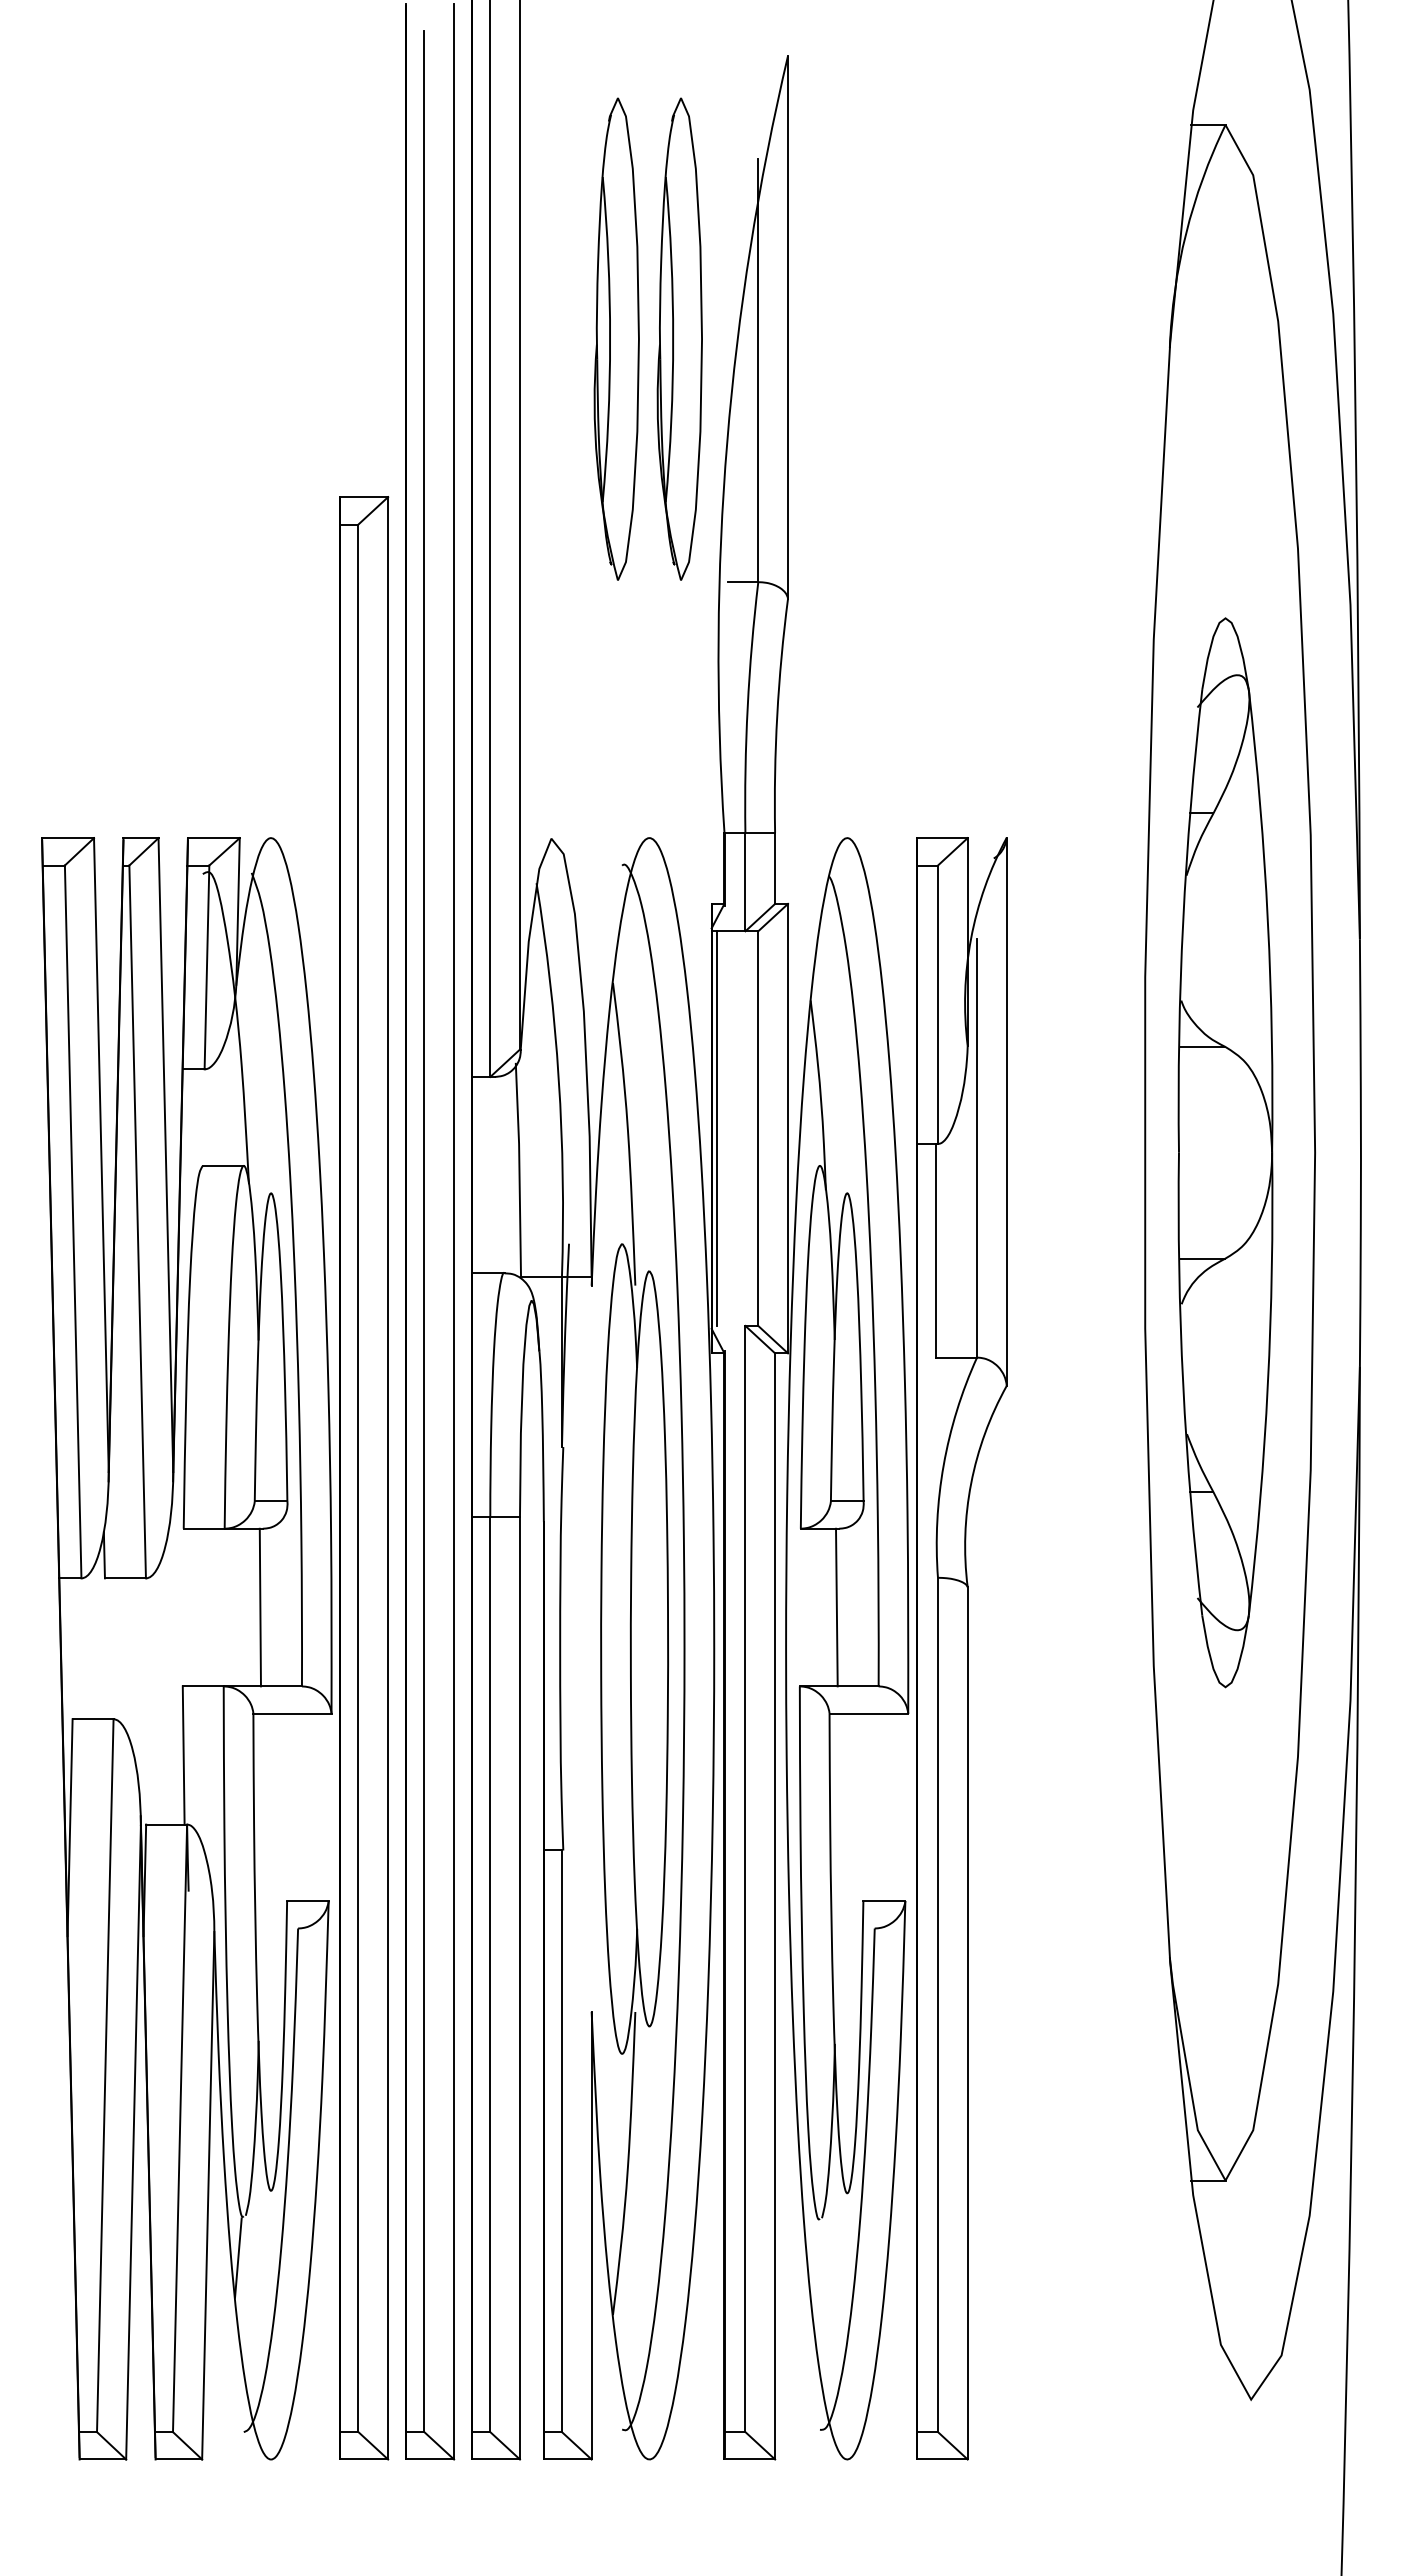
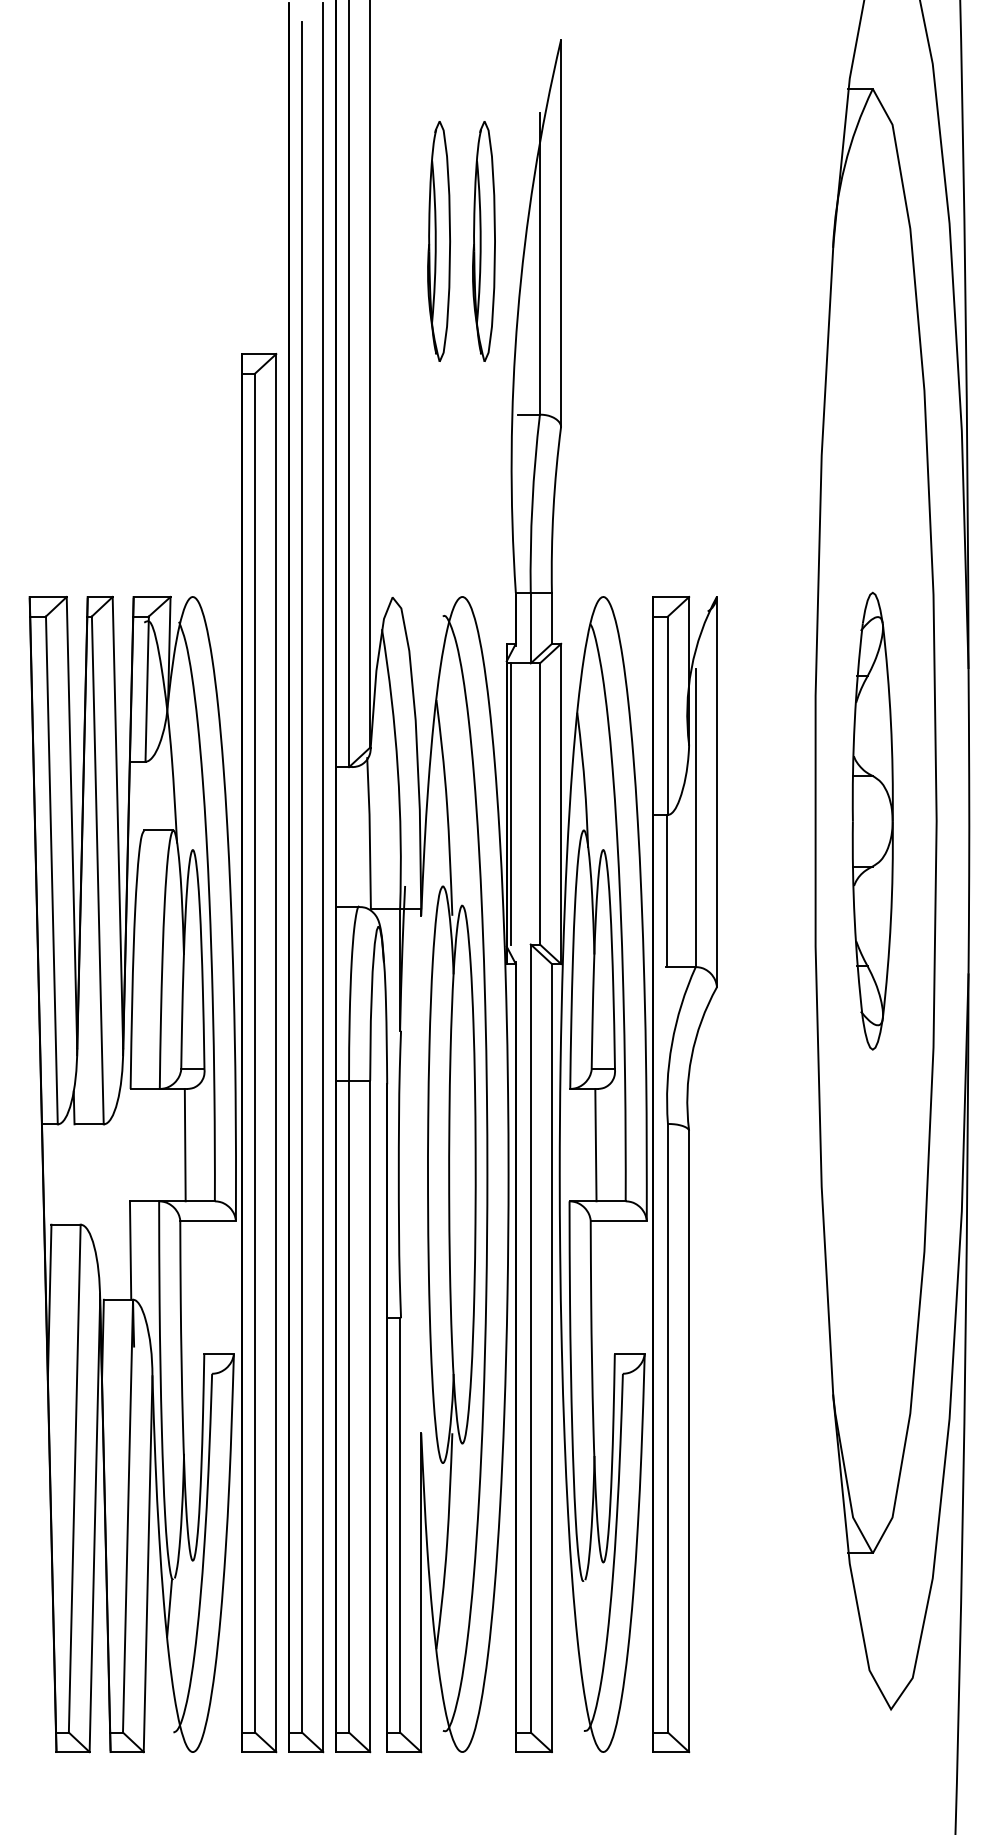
part: (616, 338) -> (438, 241), size x0.7
part: (679, 338) -> (483, 241), size x0.7
part: (1225, 1152) -> (872, 820), size x0.6

